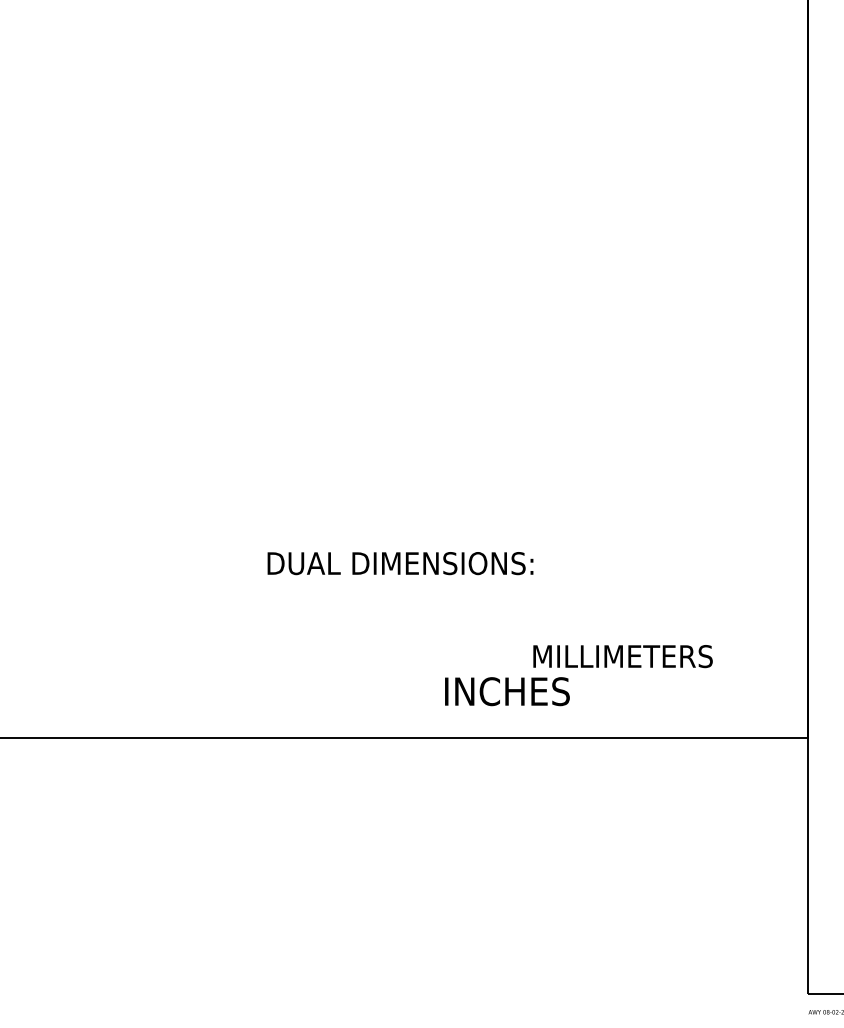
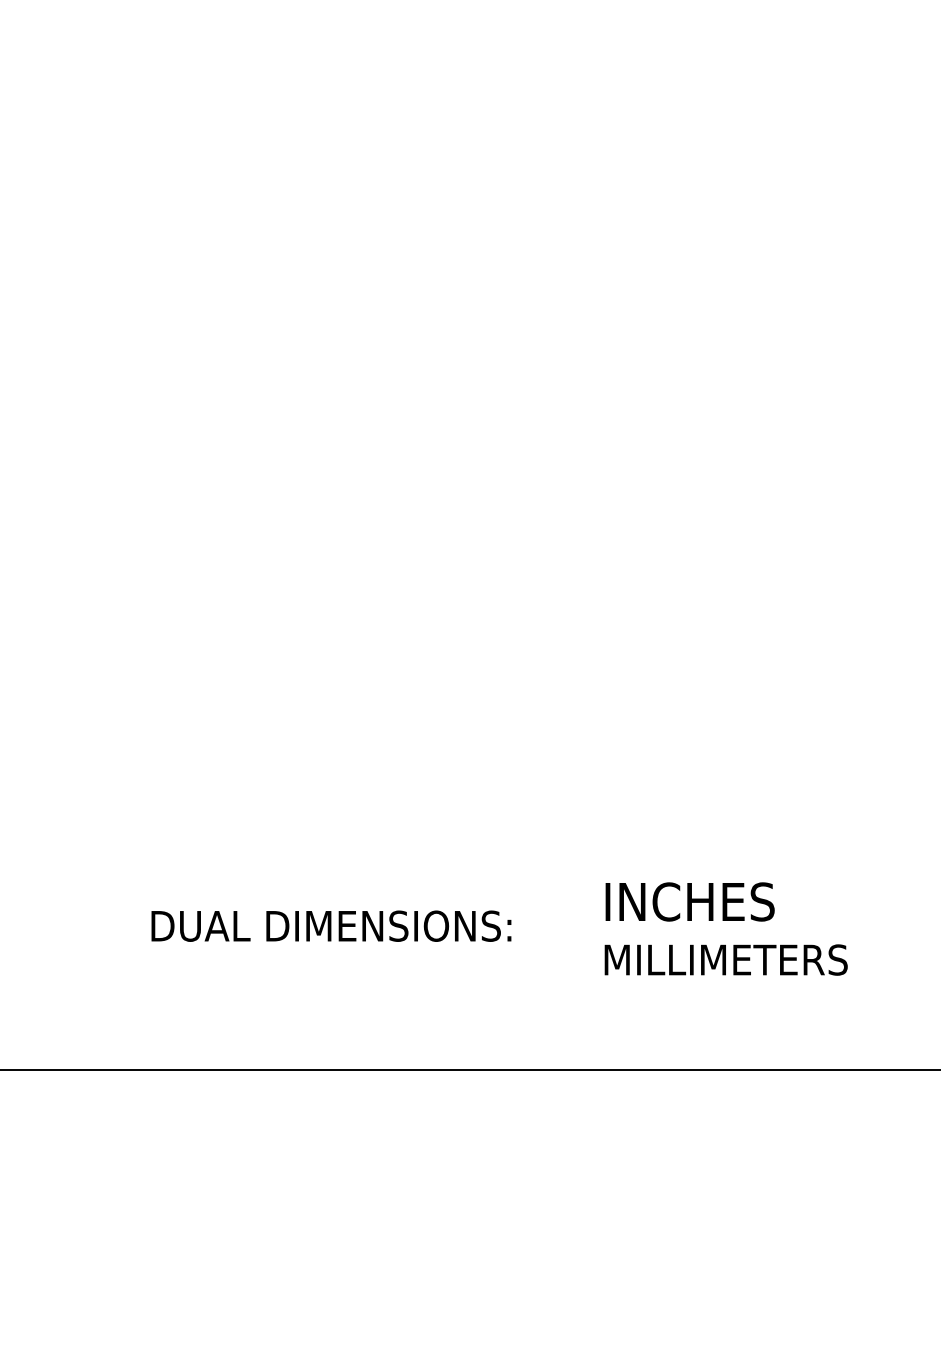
text: (400, 563) -> (331, 926), moved
text: (507, 691) -> (690, 901), moved

